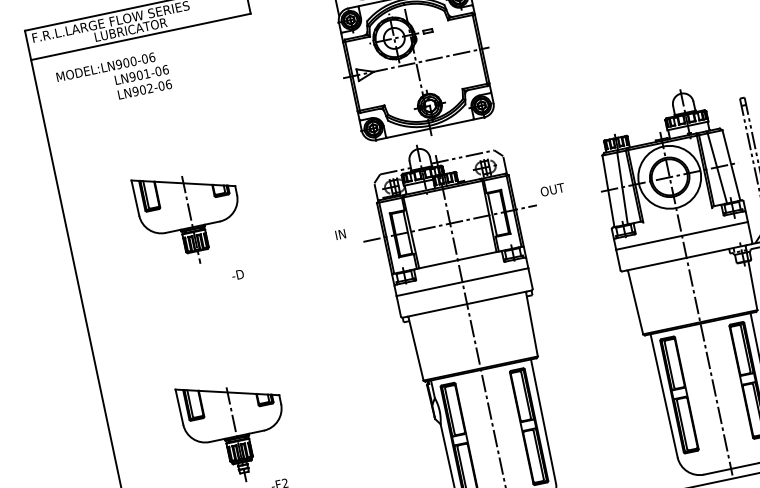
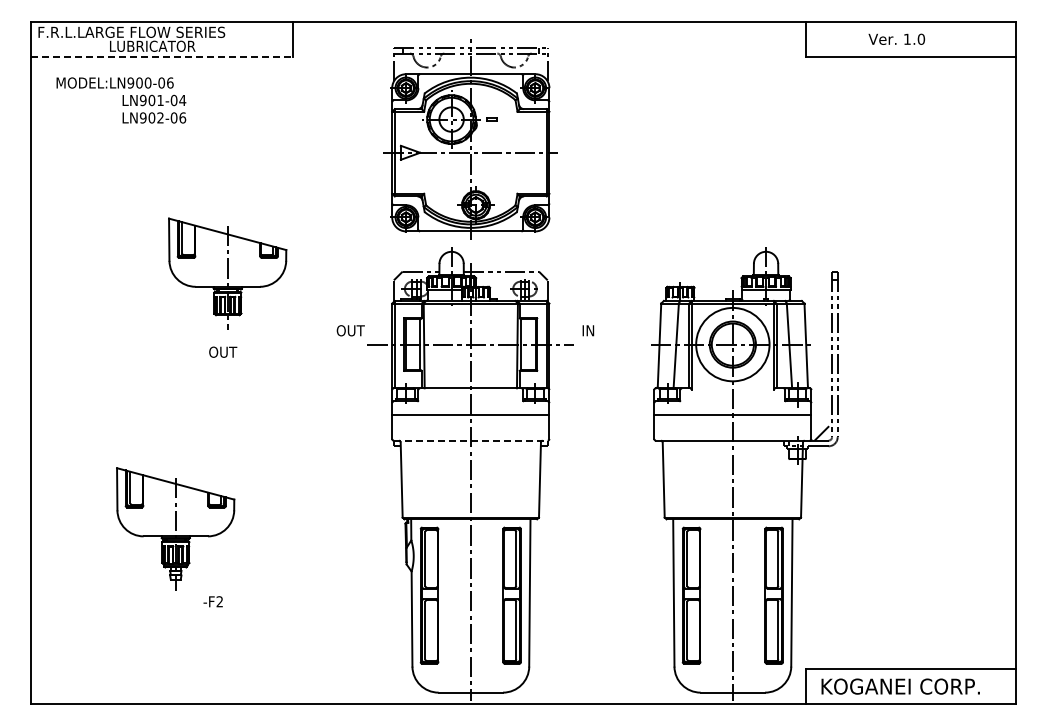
line: (140, 36) -> (162, 56), solid -> dashed
text: (165, 69) -> (182, 100), LN901-06 -> LN901-04
text: (552, 189) -> (596, 330), OUT -> IN
part: (190, 216) -> (227, 273), moved
text: (346, 233) -> (350, 330), IN -> OUT
text: (244, 273) -> (223, 351), -D -> OUT
line: (466, 303) -> (470, 440), solid -> dashed

